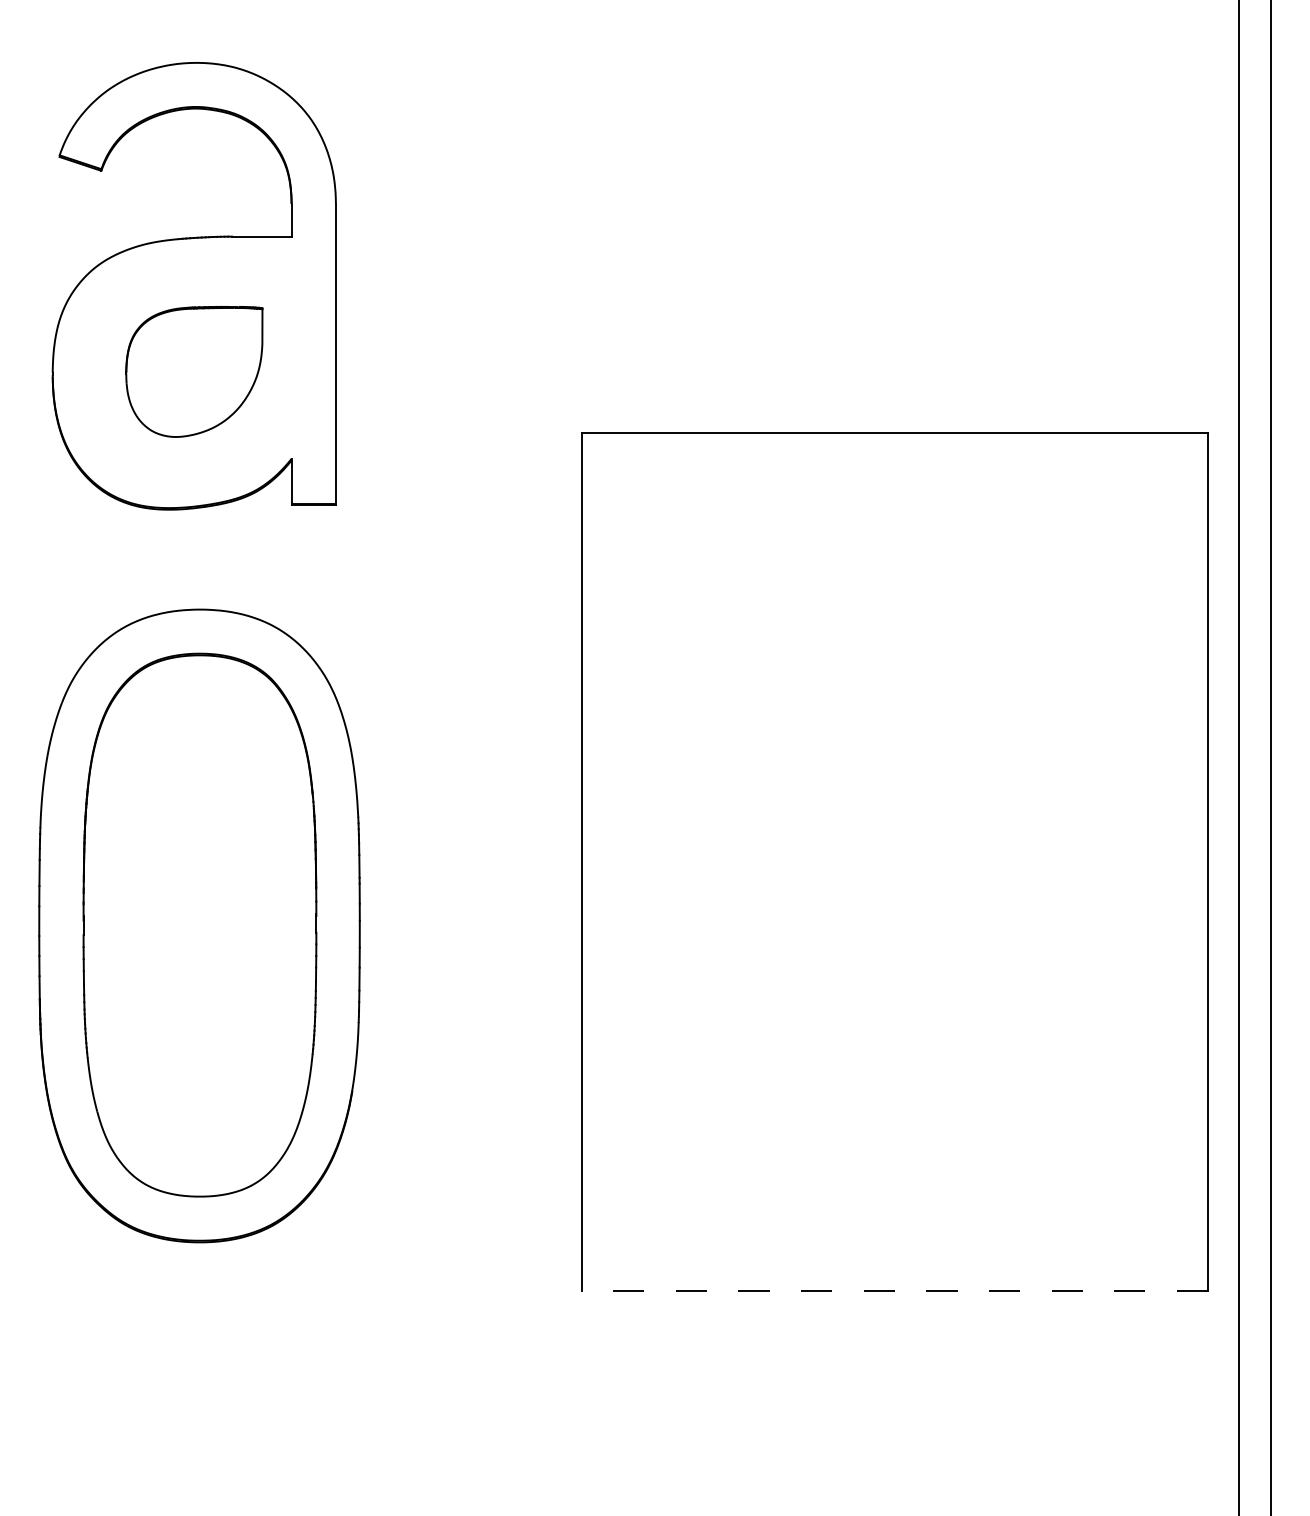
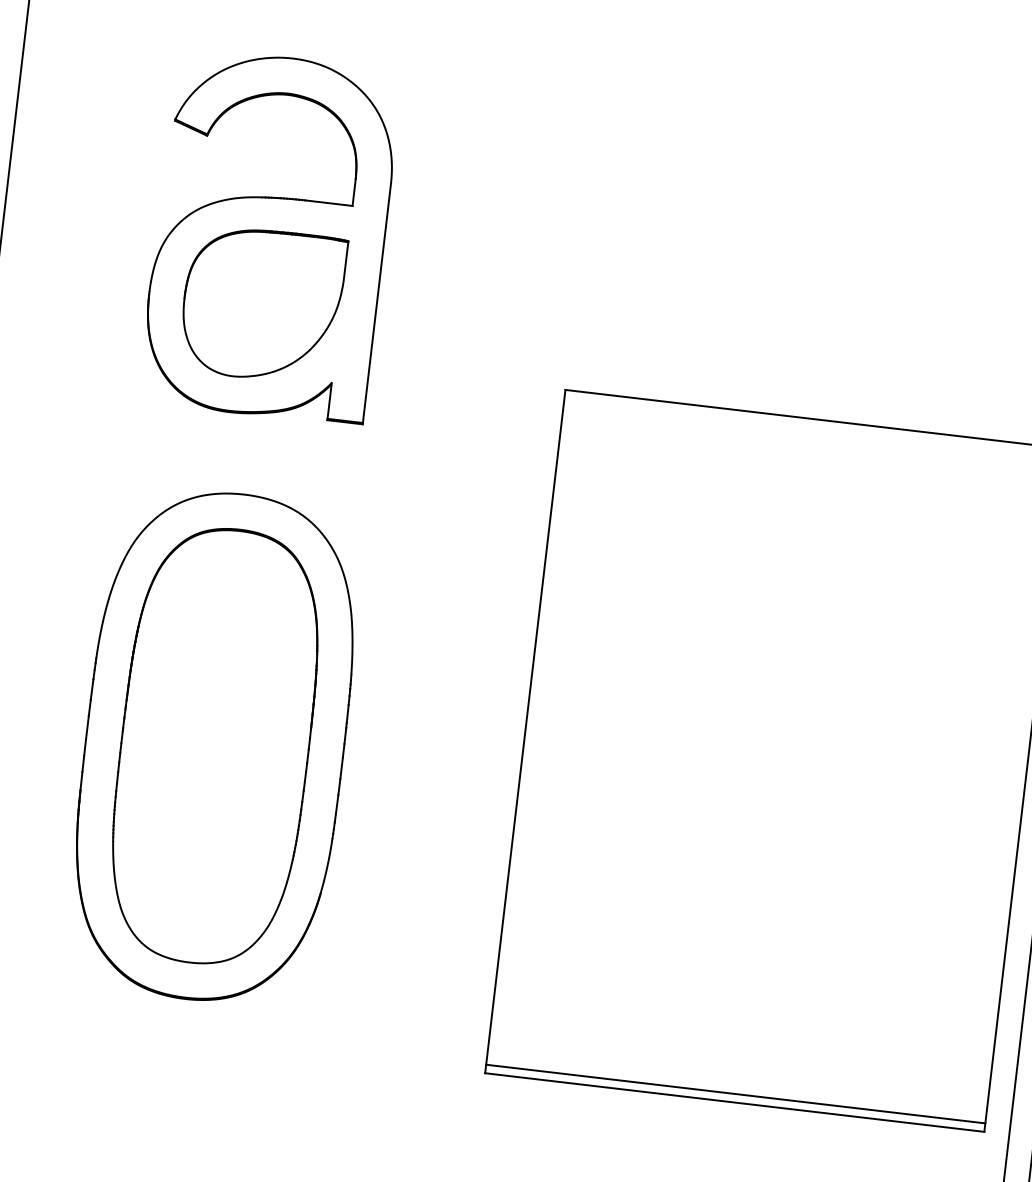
part: (194, 371) -> (262, 304), size x1.43
line: (894, 1280) -> (735, 1094), added
line: (894, 1290) -> (734, 1102), dashed -> solid

